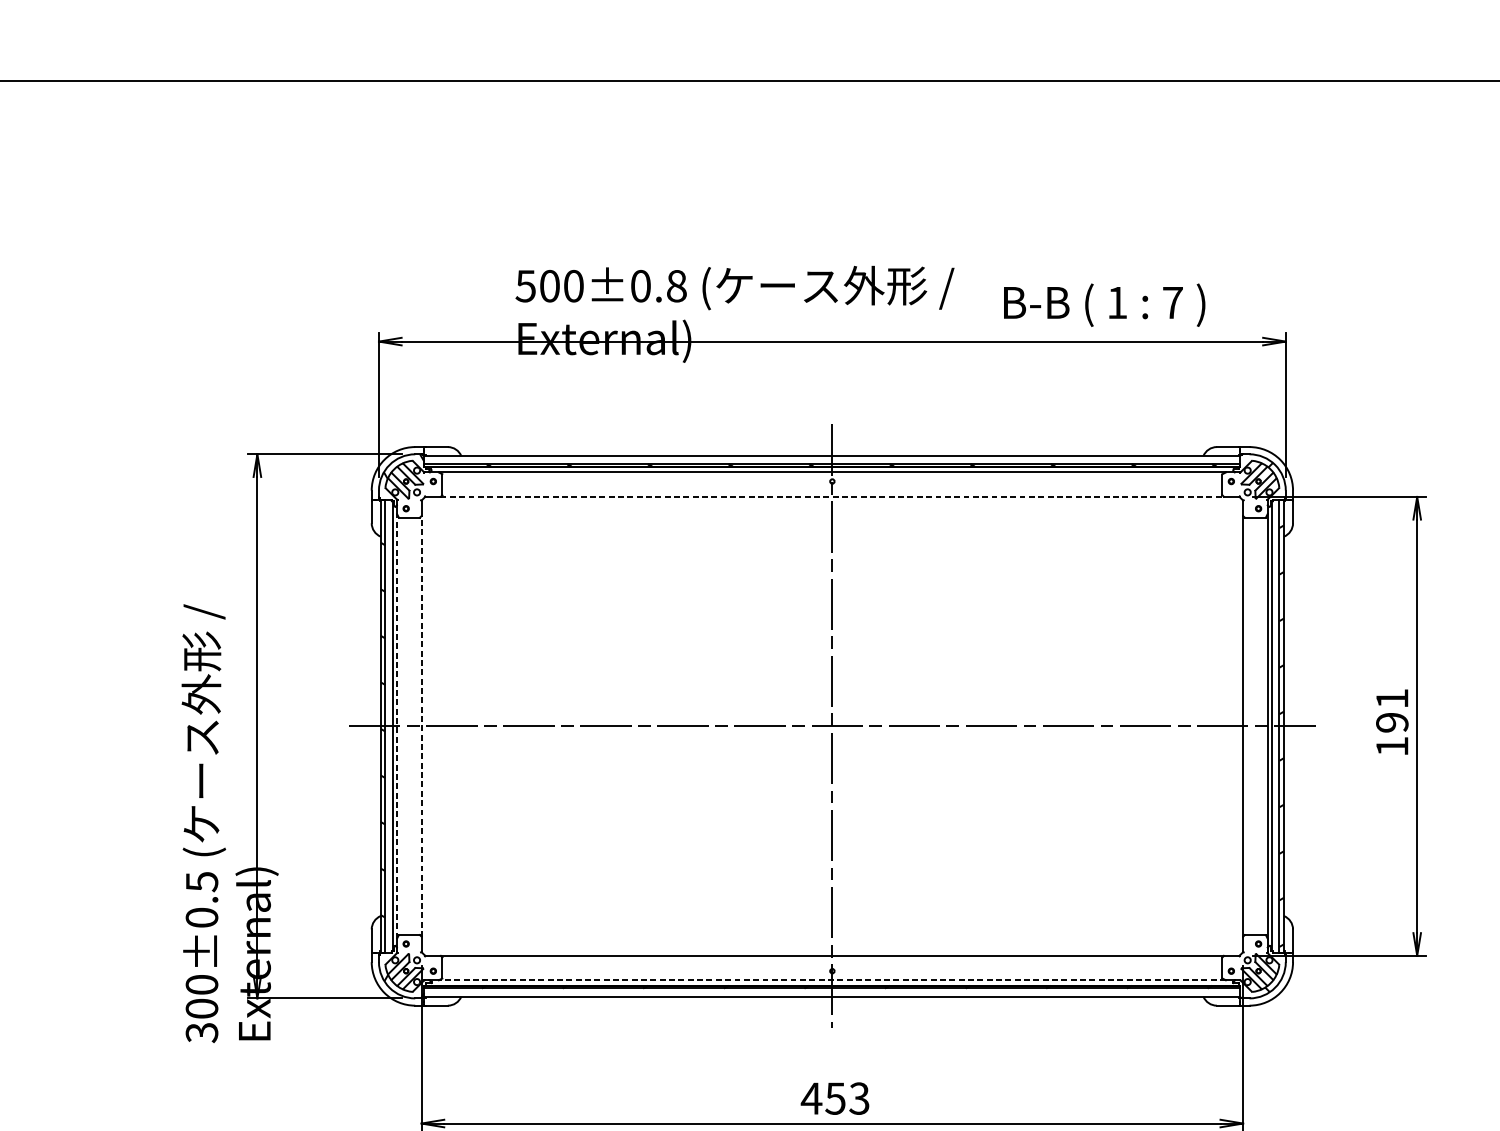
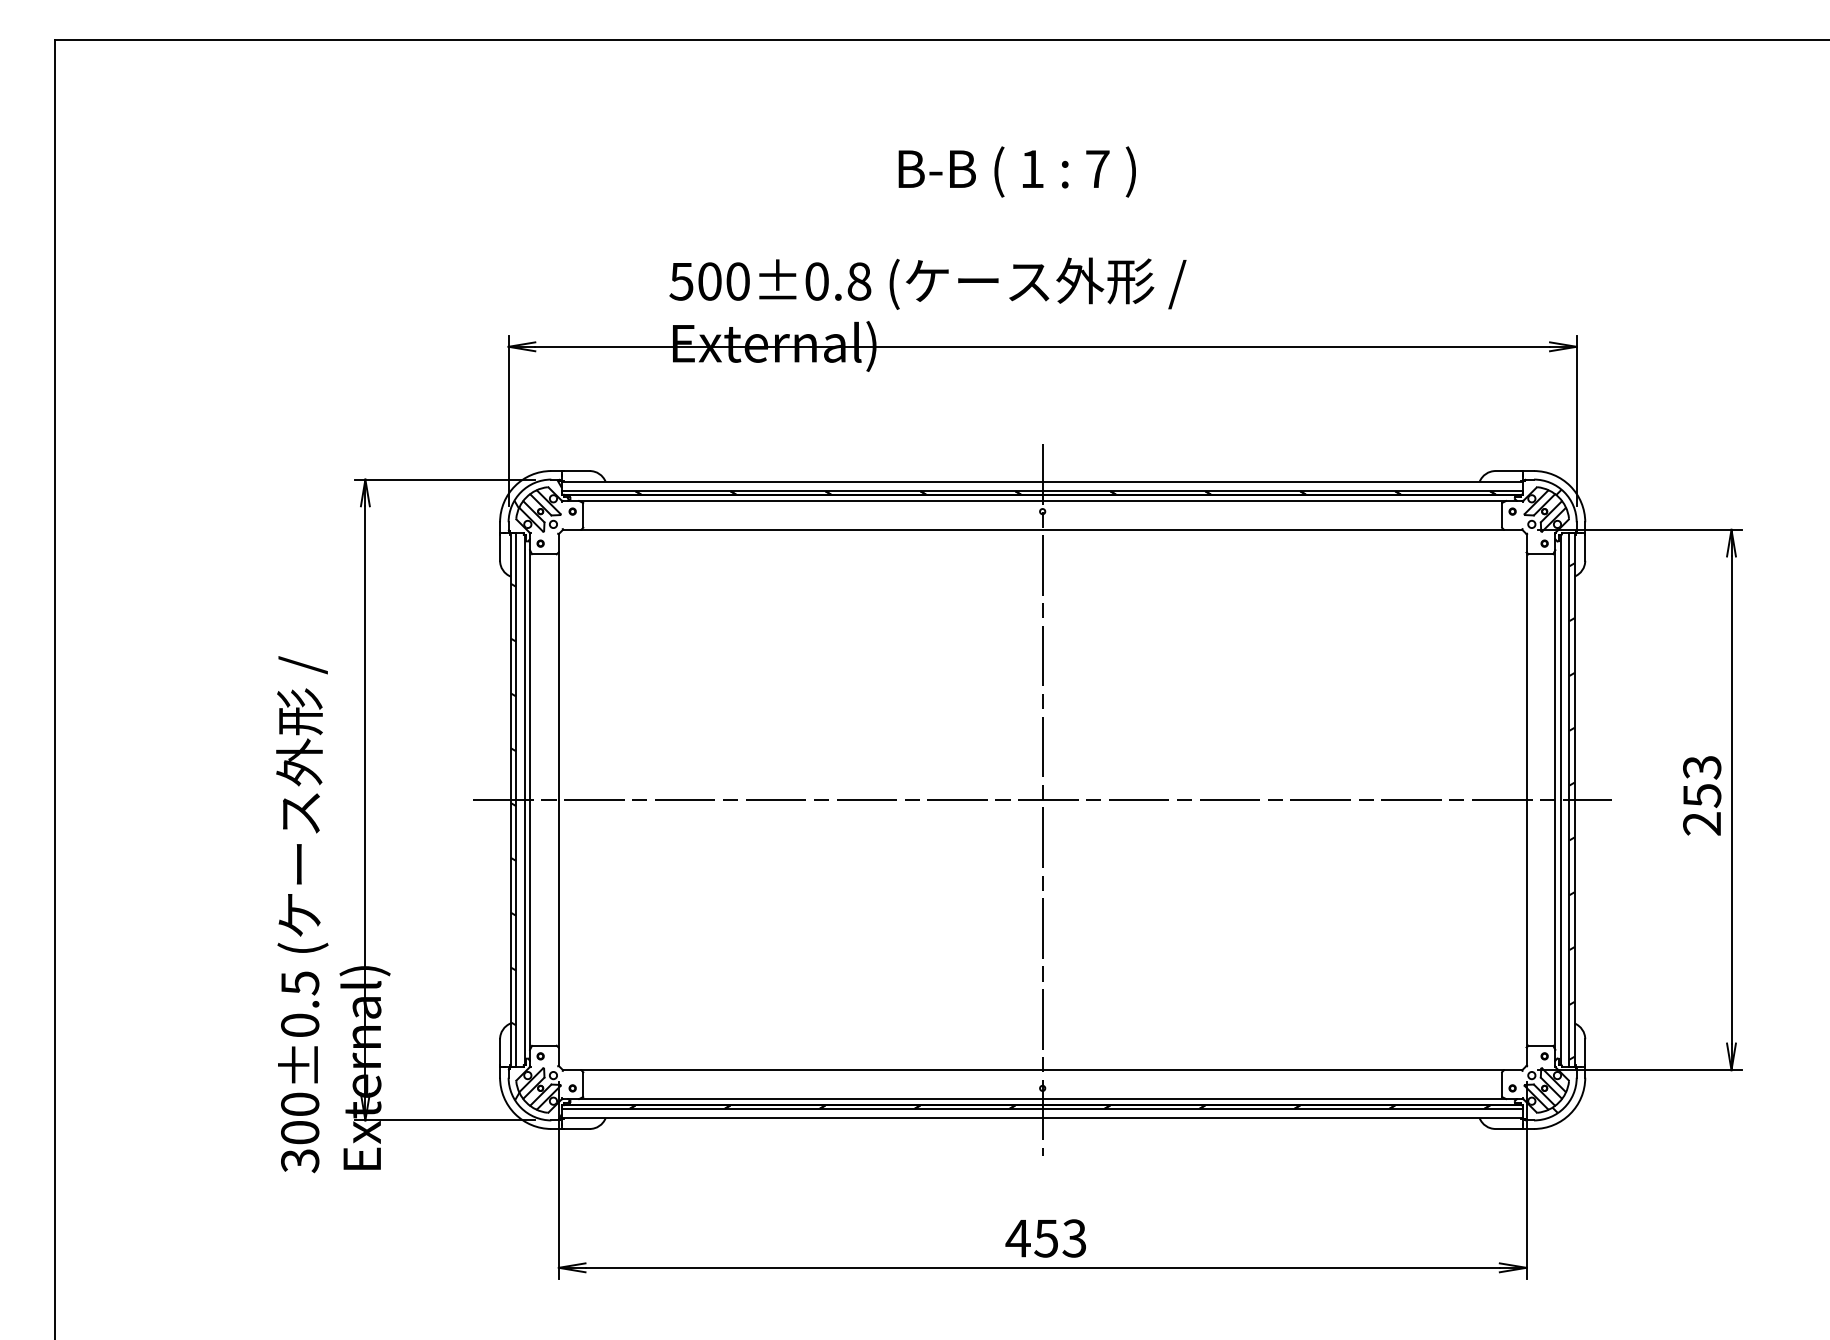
text: (1103, 304) -> (1016, 171), moved
line: (832, 496) -> (1042, 529), dashed -> solid
text: (1392, 722) -> (1702, 795), 191 -> 253
line: (396, 725) -> (529, 799), dashed -> solid
line: (421, 726) -> (558, 800), dashed -> solid
line: (832, 980) -> (1042, 1099), dashed -> solid

